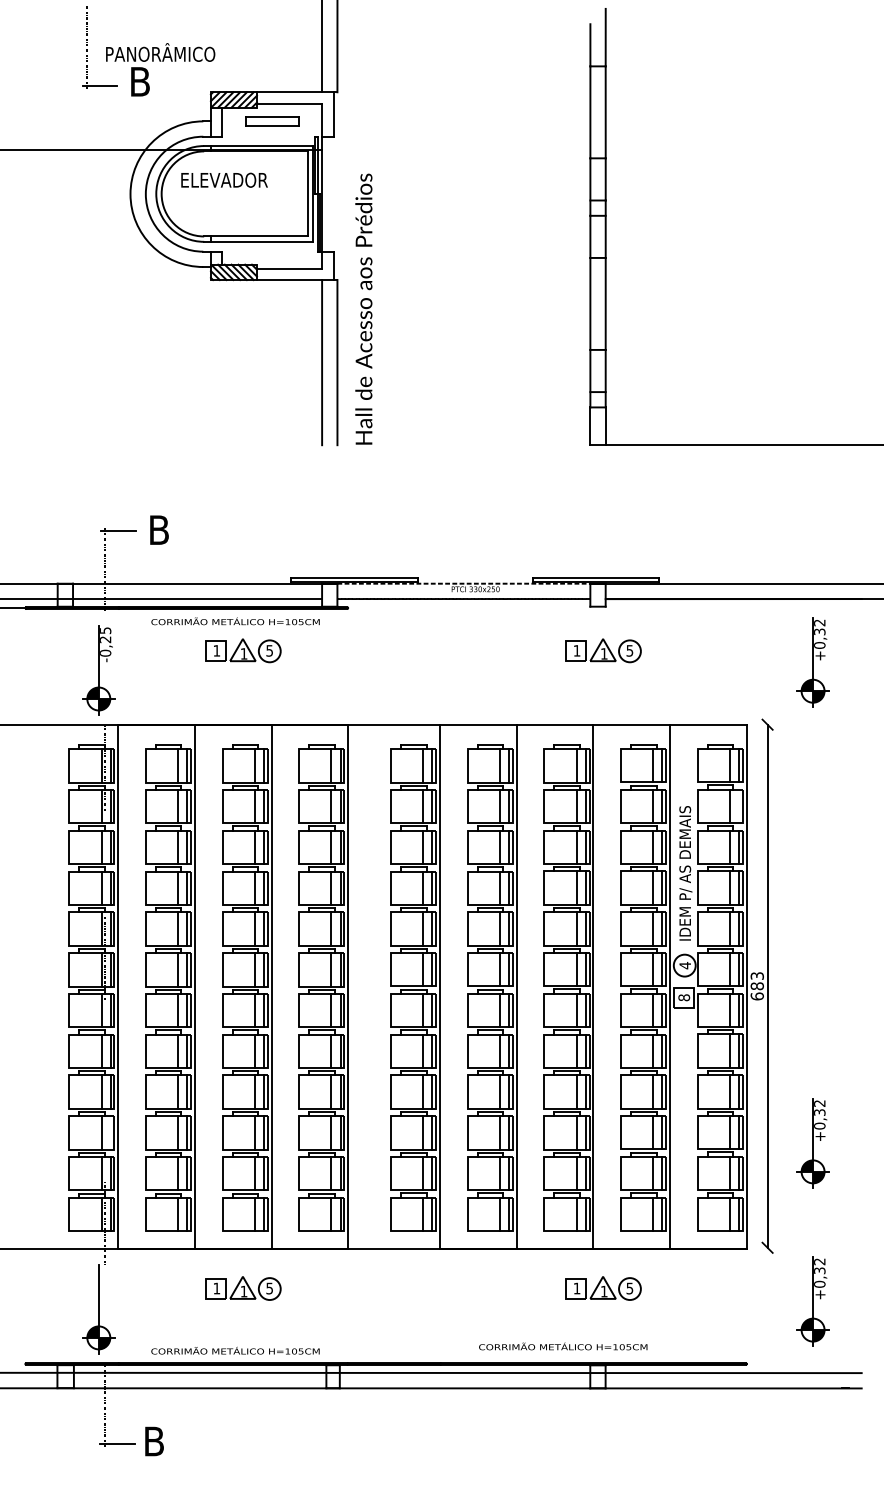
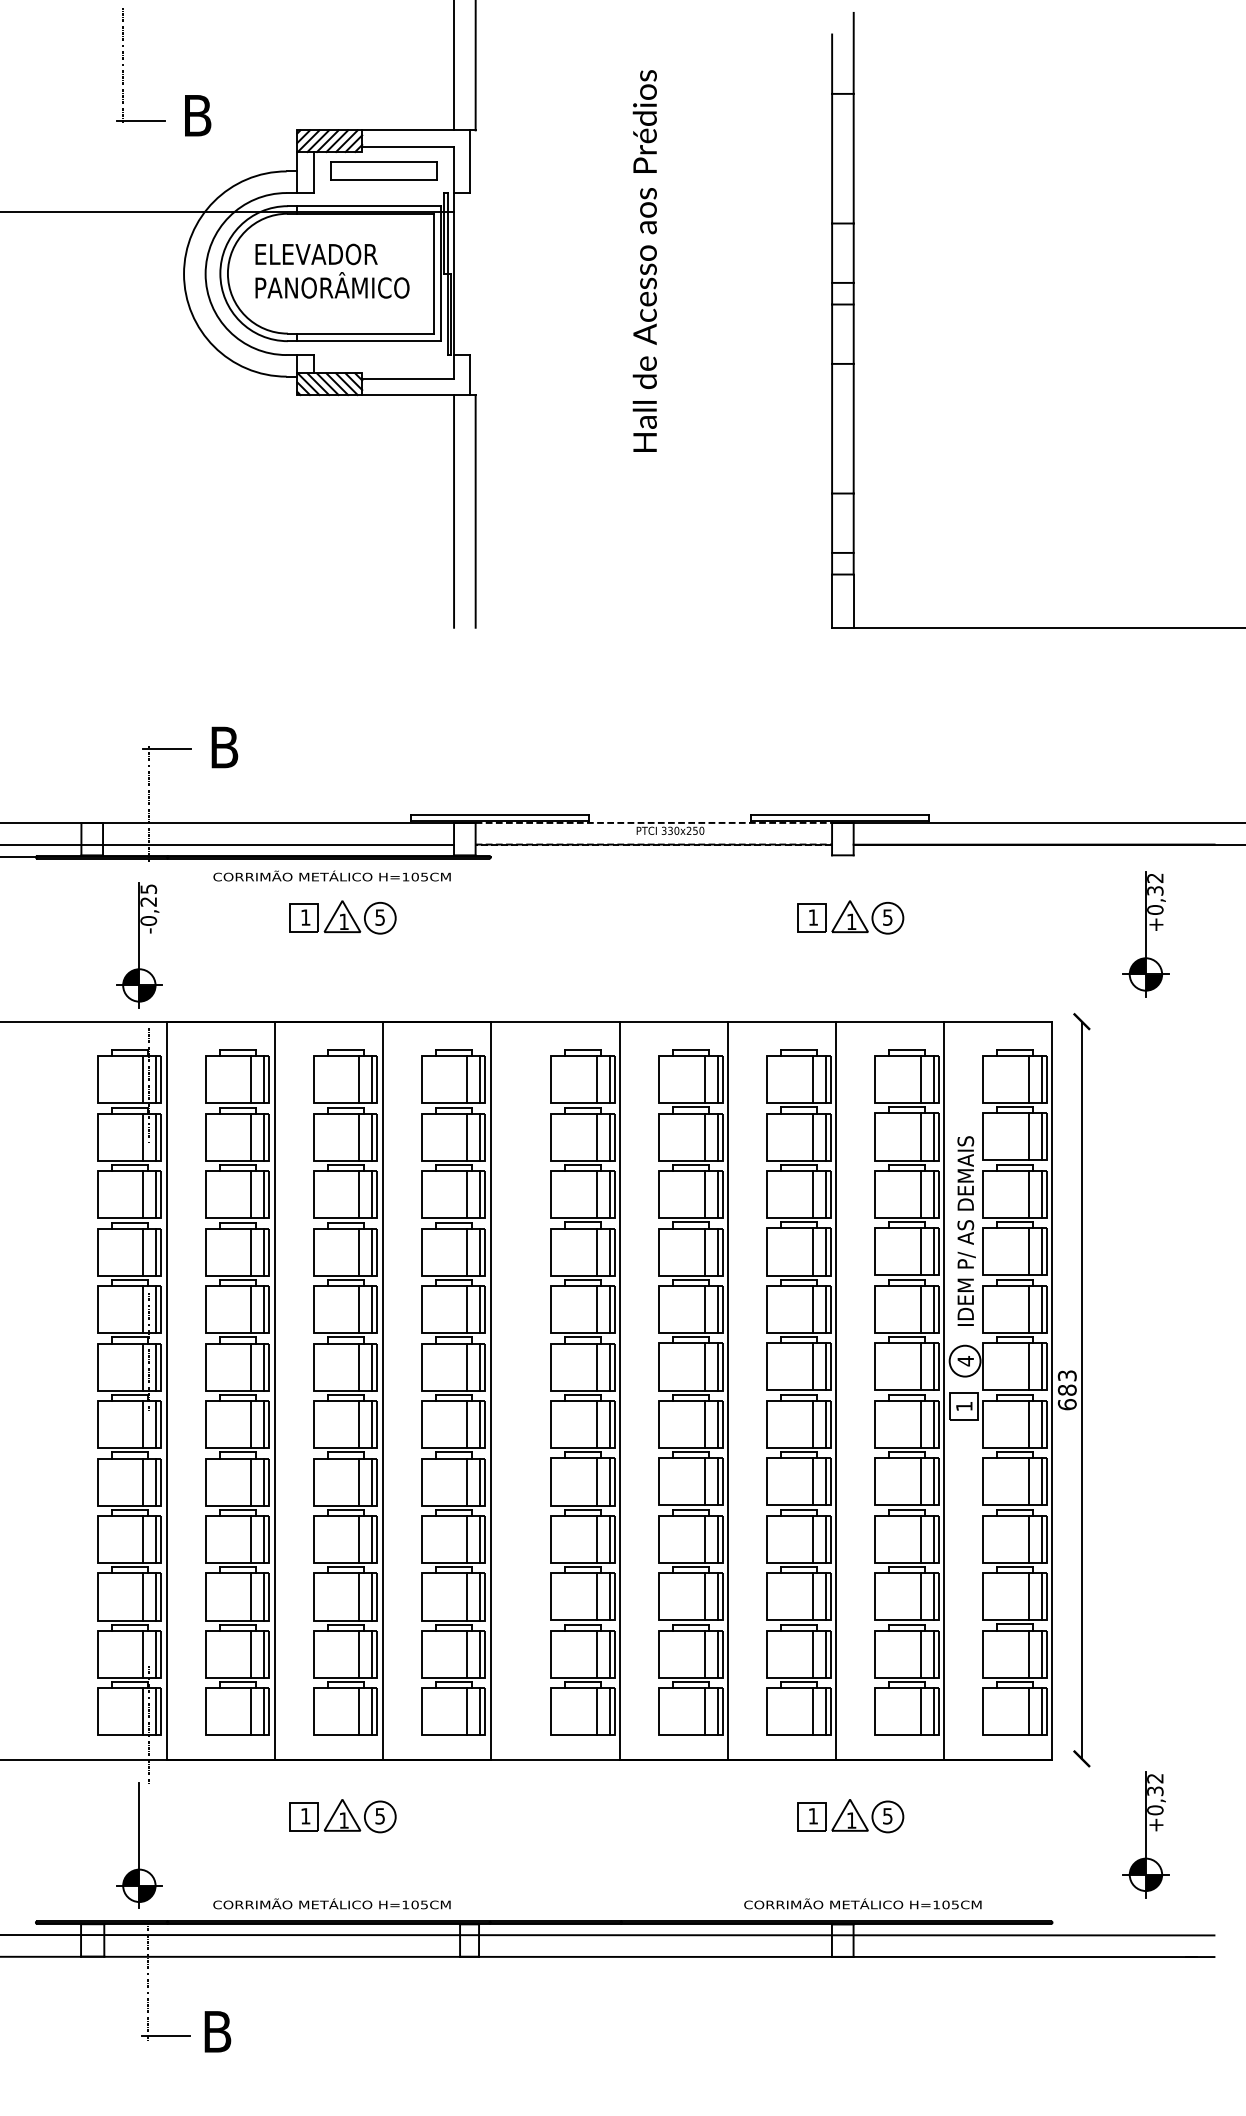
text: (160, 52) -> (332, 285), moved
part: (272, 120) -> (383, 170), size x1.43
text: (363, 308) -> (644, 260), moved
line: (738, 806) -> (1041, 1136), added
text: (684, 997) -> (964, 1406), 8 -> 1
line: (110, 1132) -> (155, 1596), added
part: (812, 1143) -> (1145, 1611), removed
text: (562, 1346) -> (862, 1903), moved

